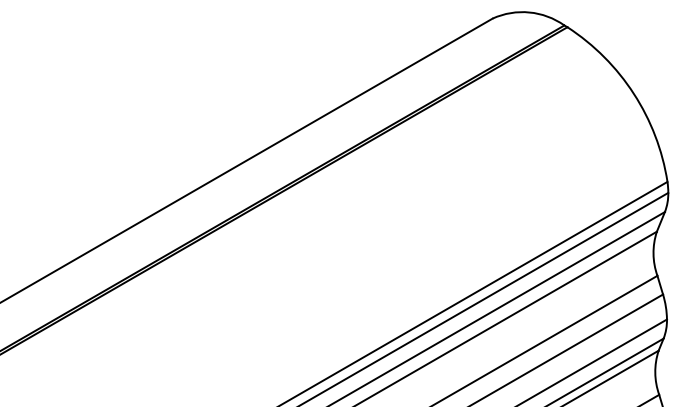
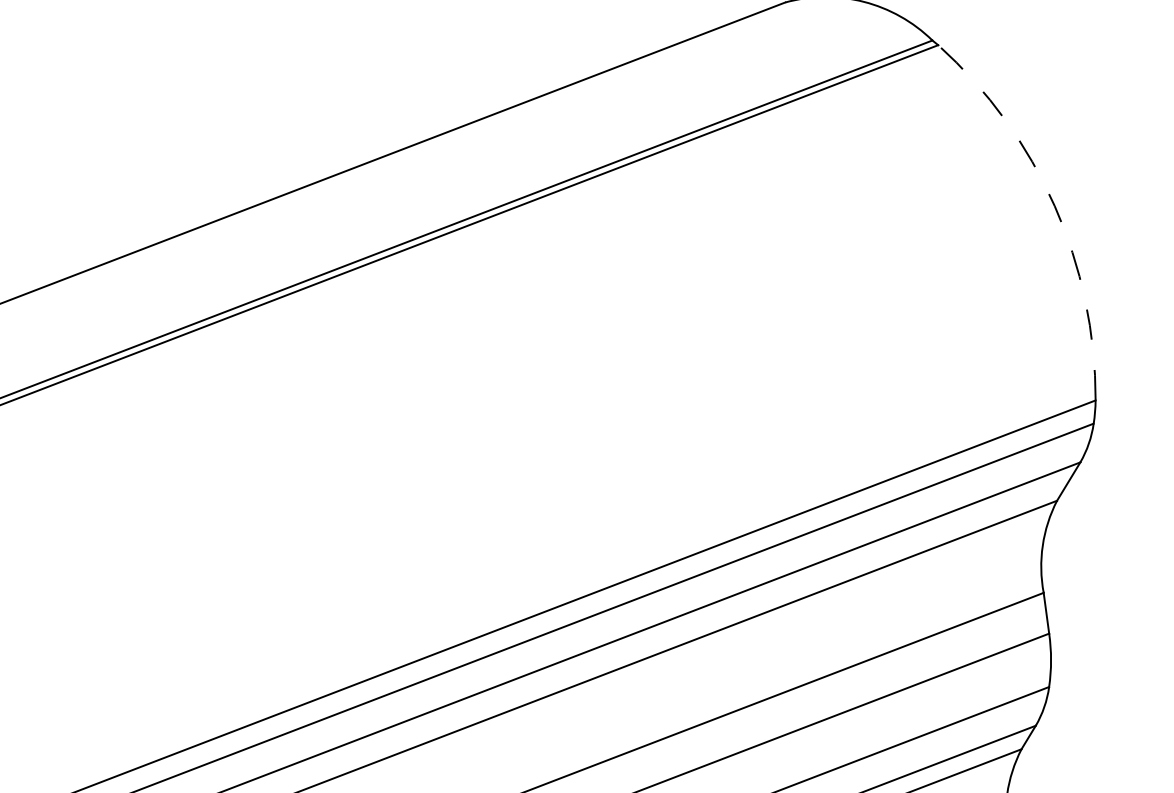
arc: (633, 93) -> (1053, 205), solid -> dashed

